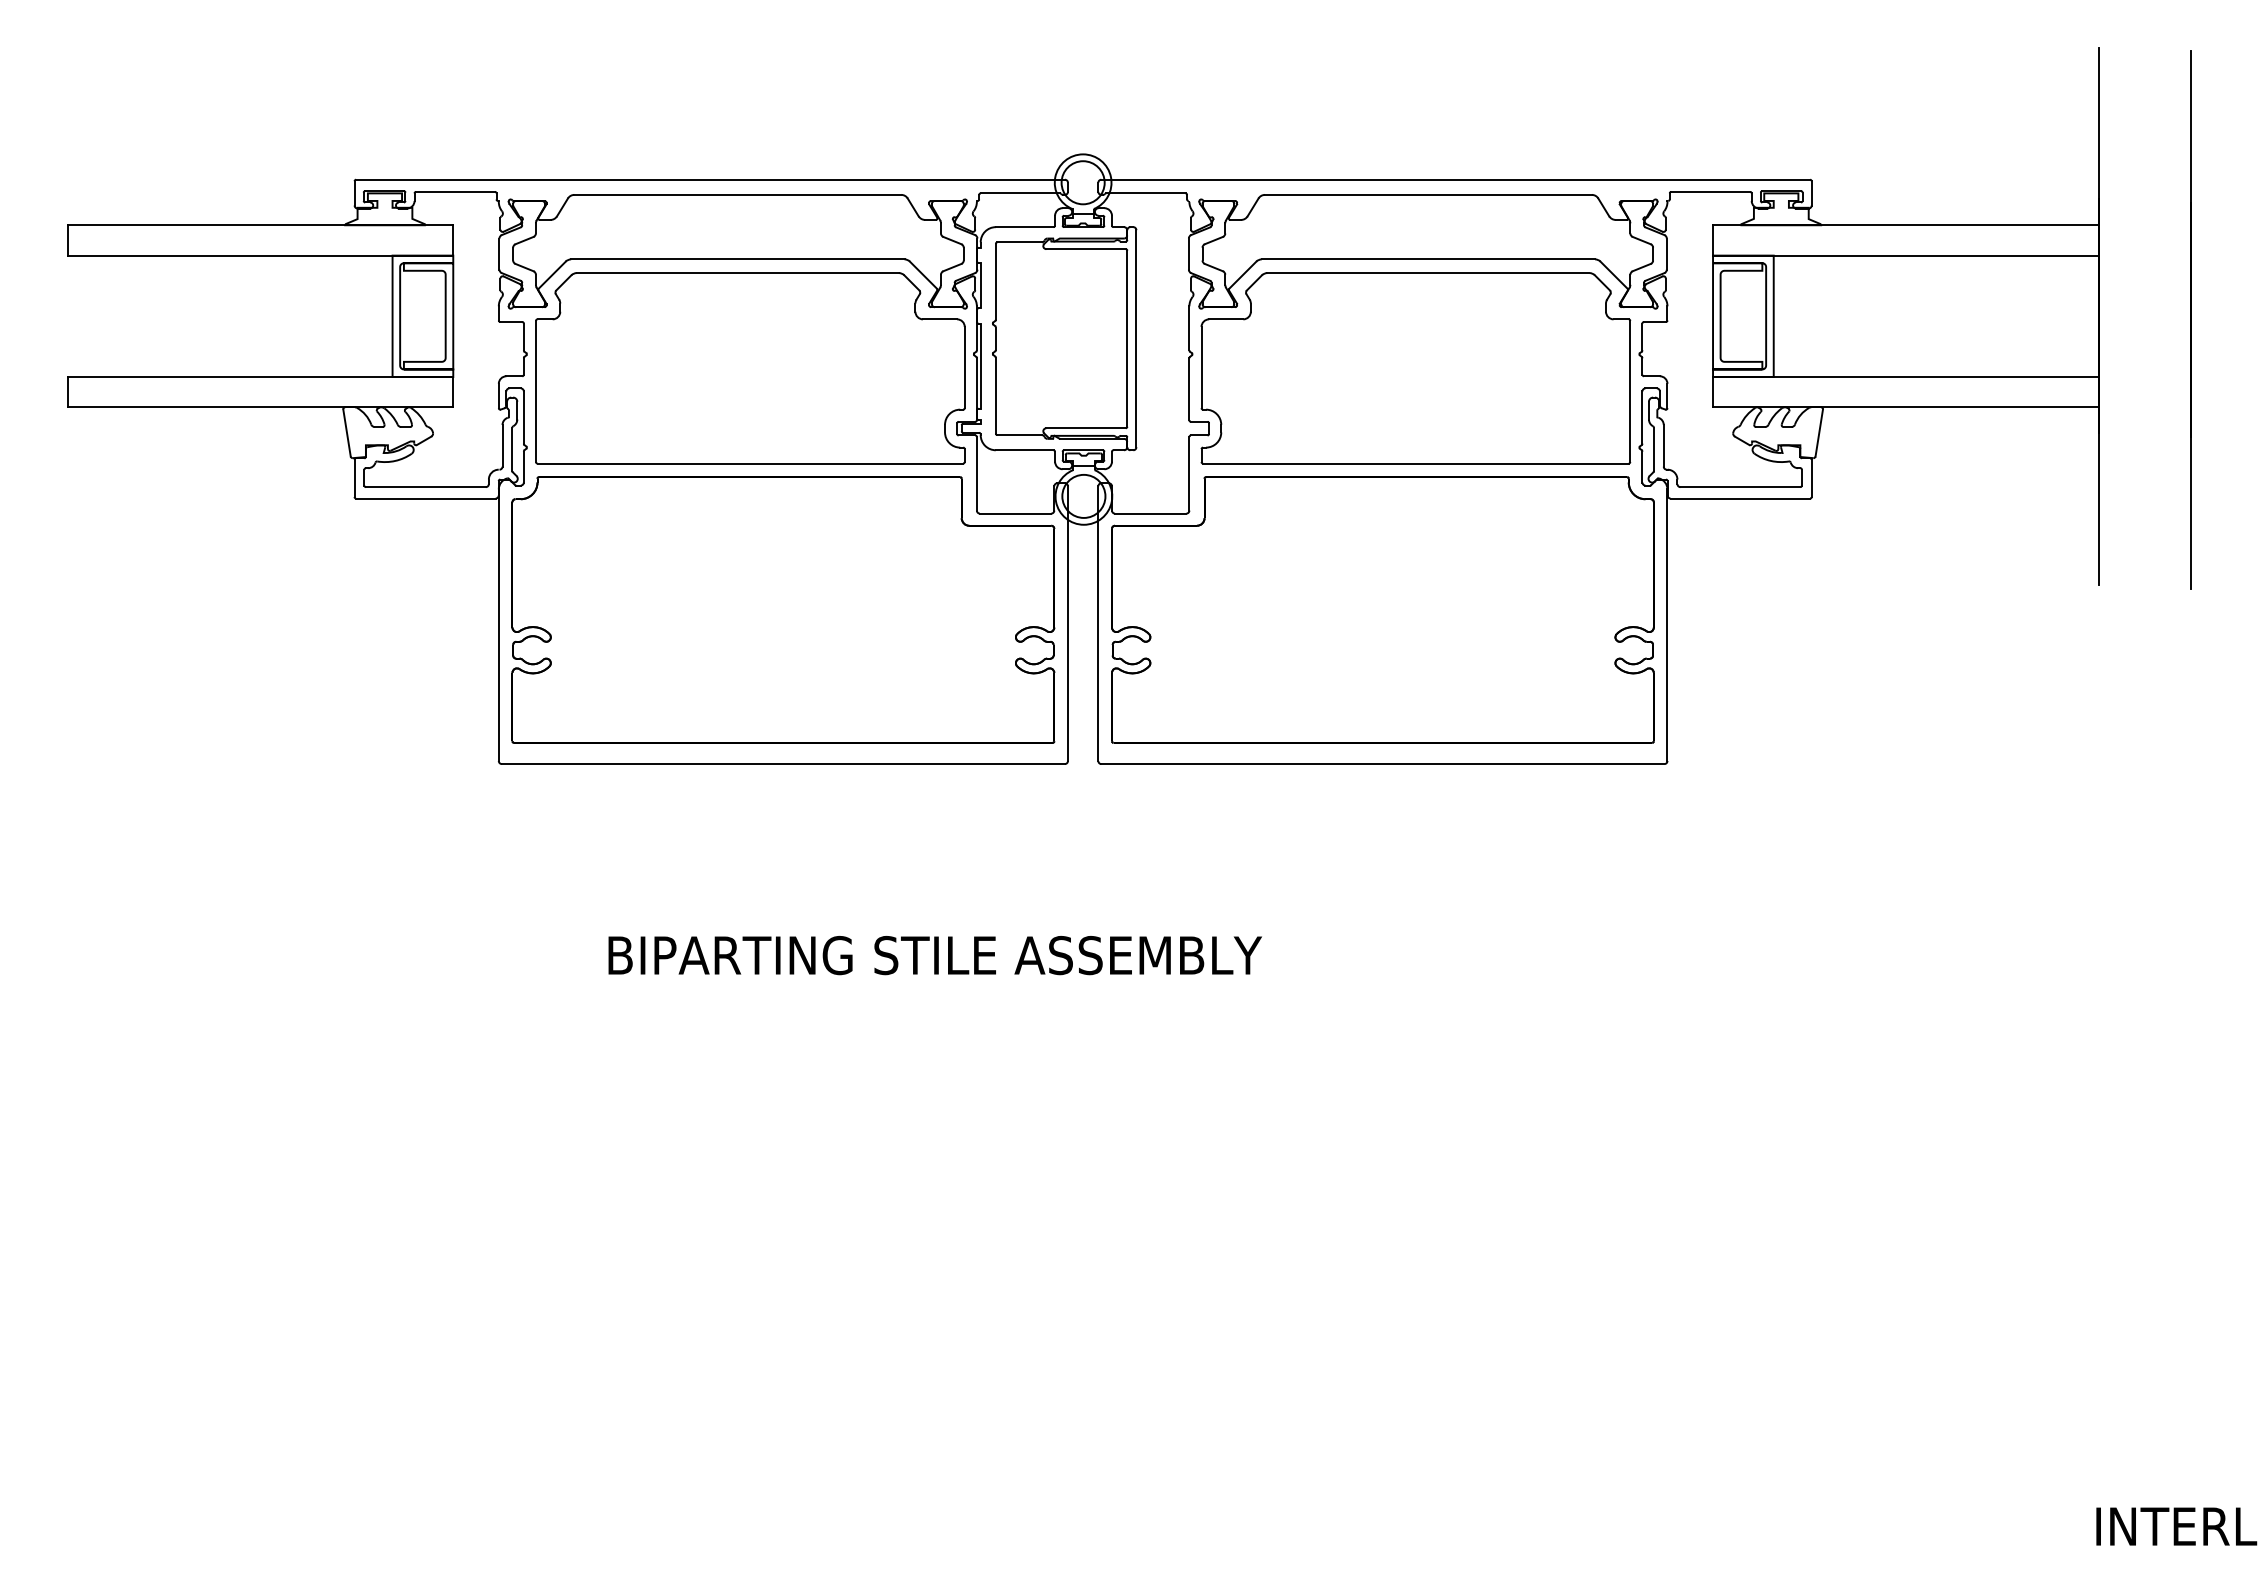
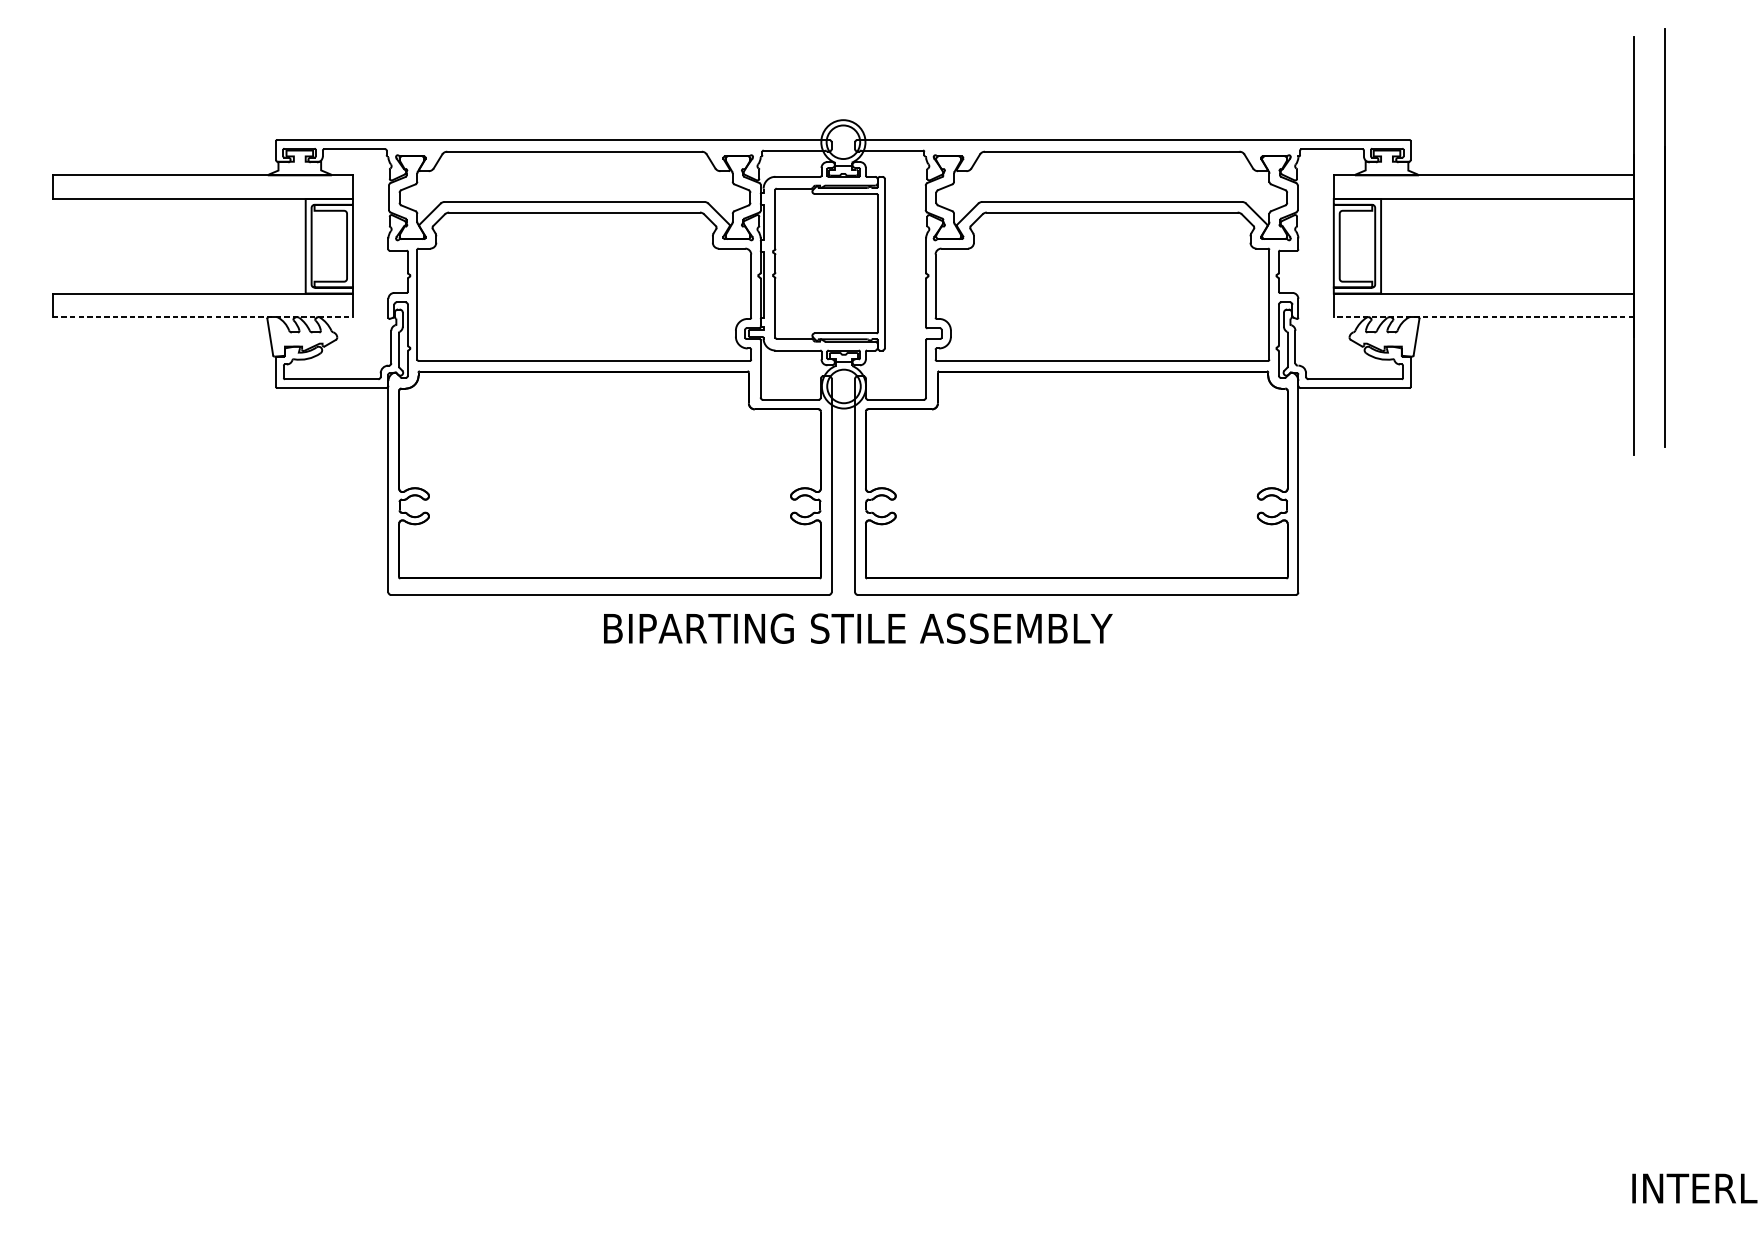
line: (2190, 319) -> (1664, 237), moved
line: (260, 407) -> (202, 317), solid -> dashed
line: (1905, 407) -> (1483, 317), solid -> dashed
text: (934, 955) -> (857, 628), moved

